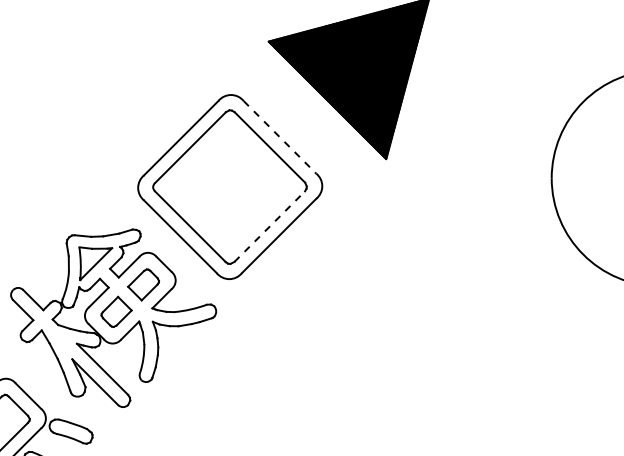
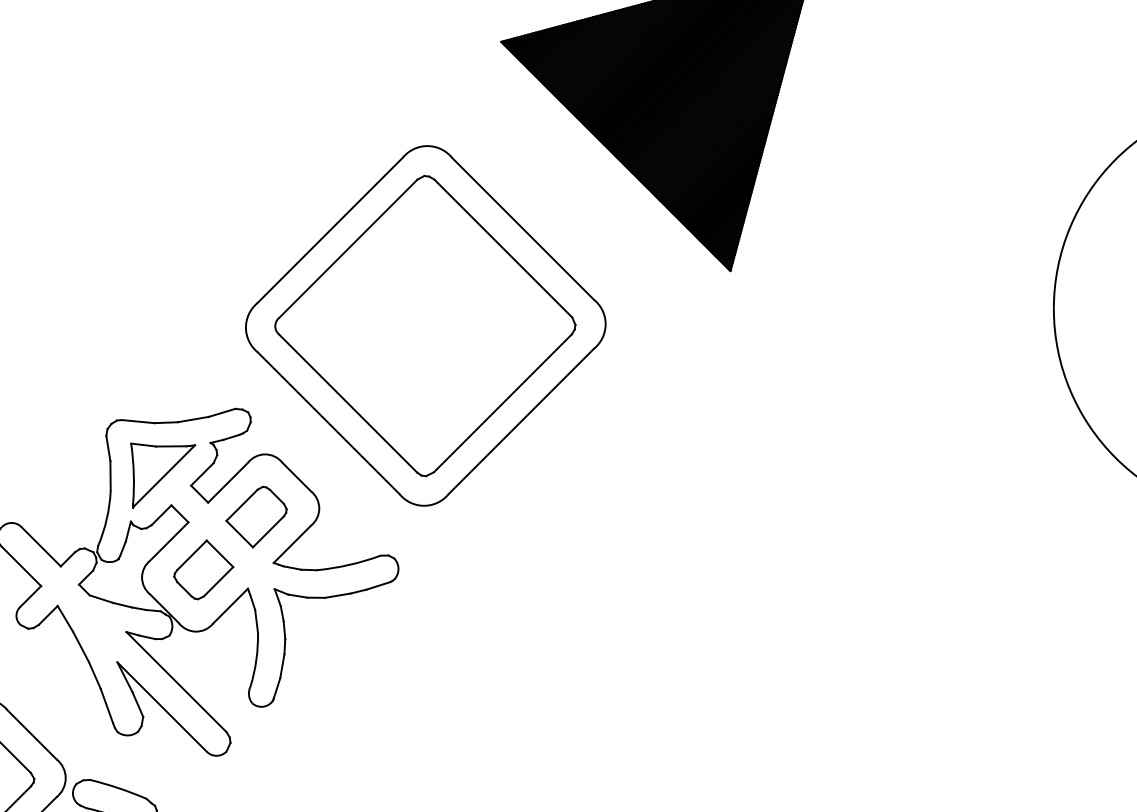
line: (280, 137) -> (524, 229), dashed -> solid
line: (269, 226) -> (502, 402), dashed -> solid

